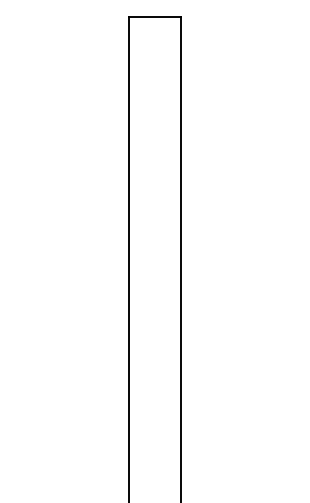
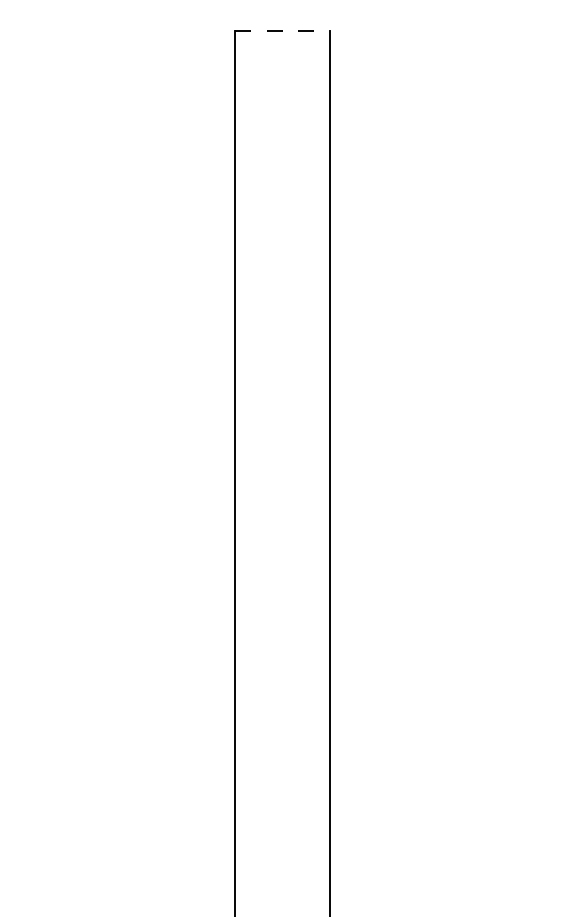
line: (155, 17) -> (283, 31), solid -> dashed

